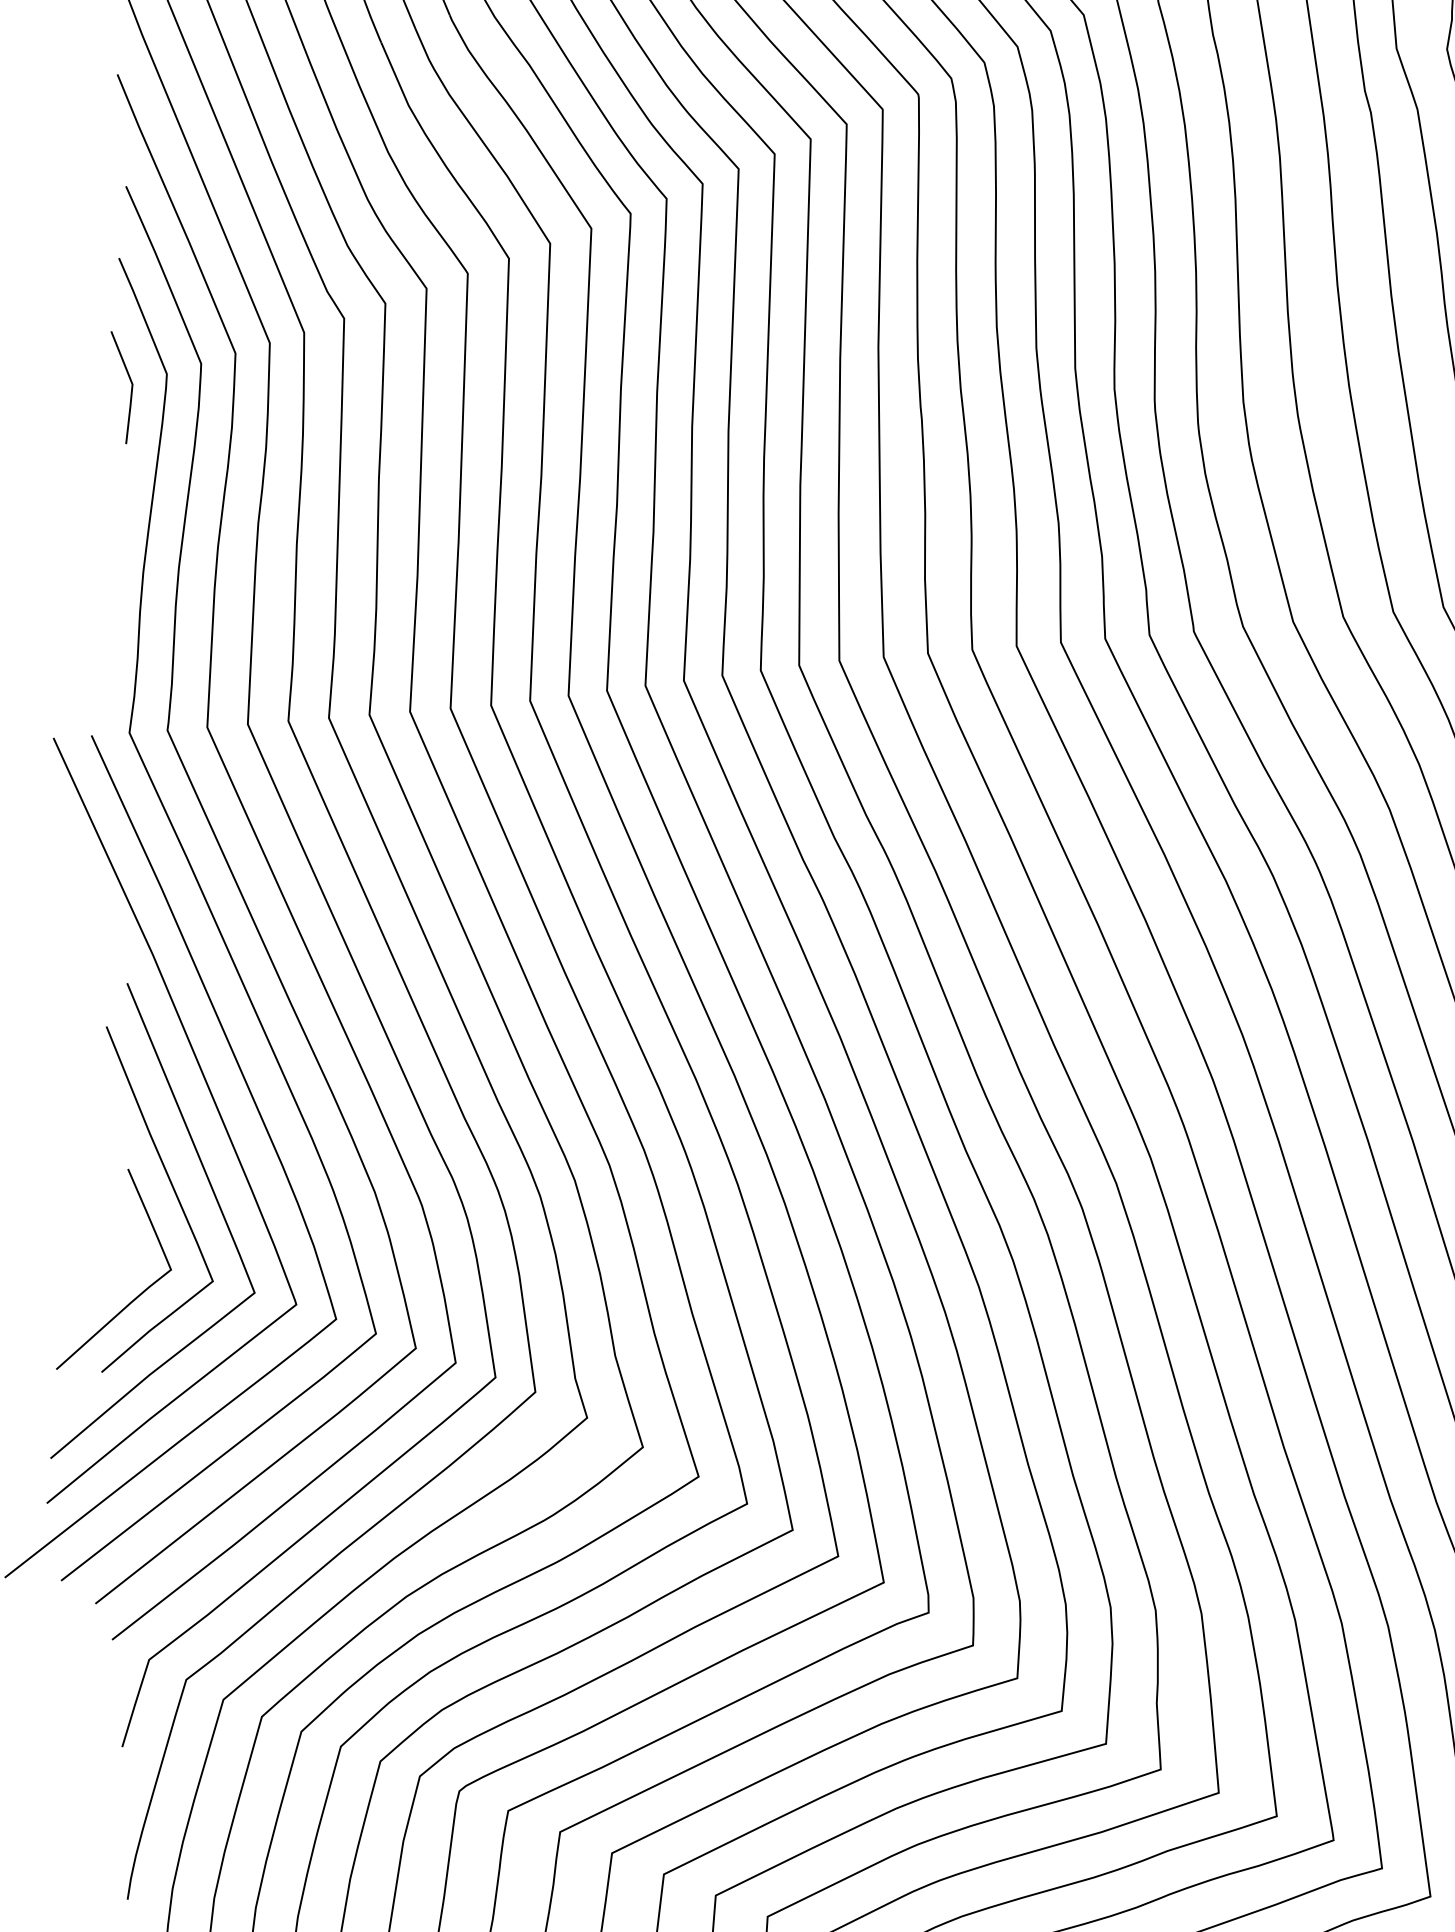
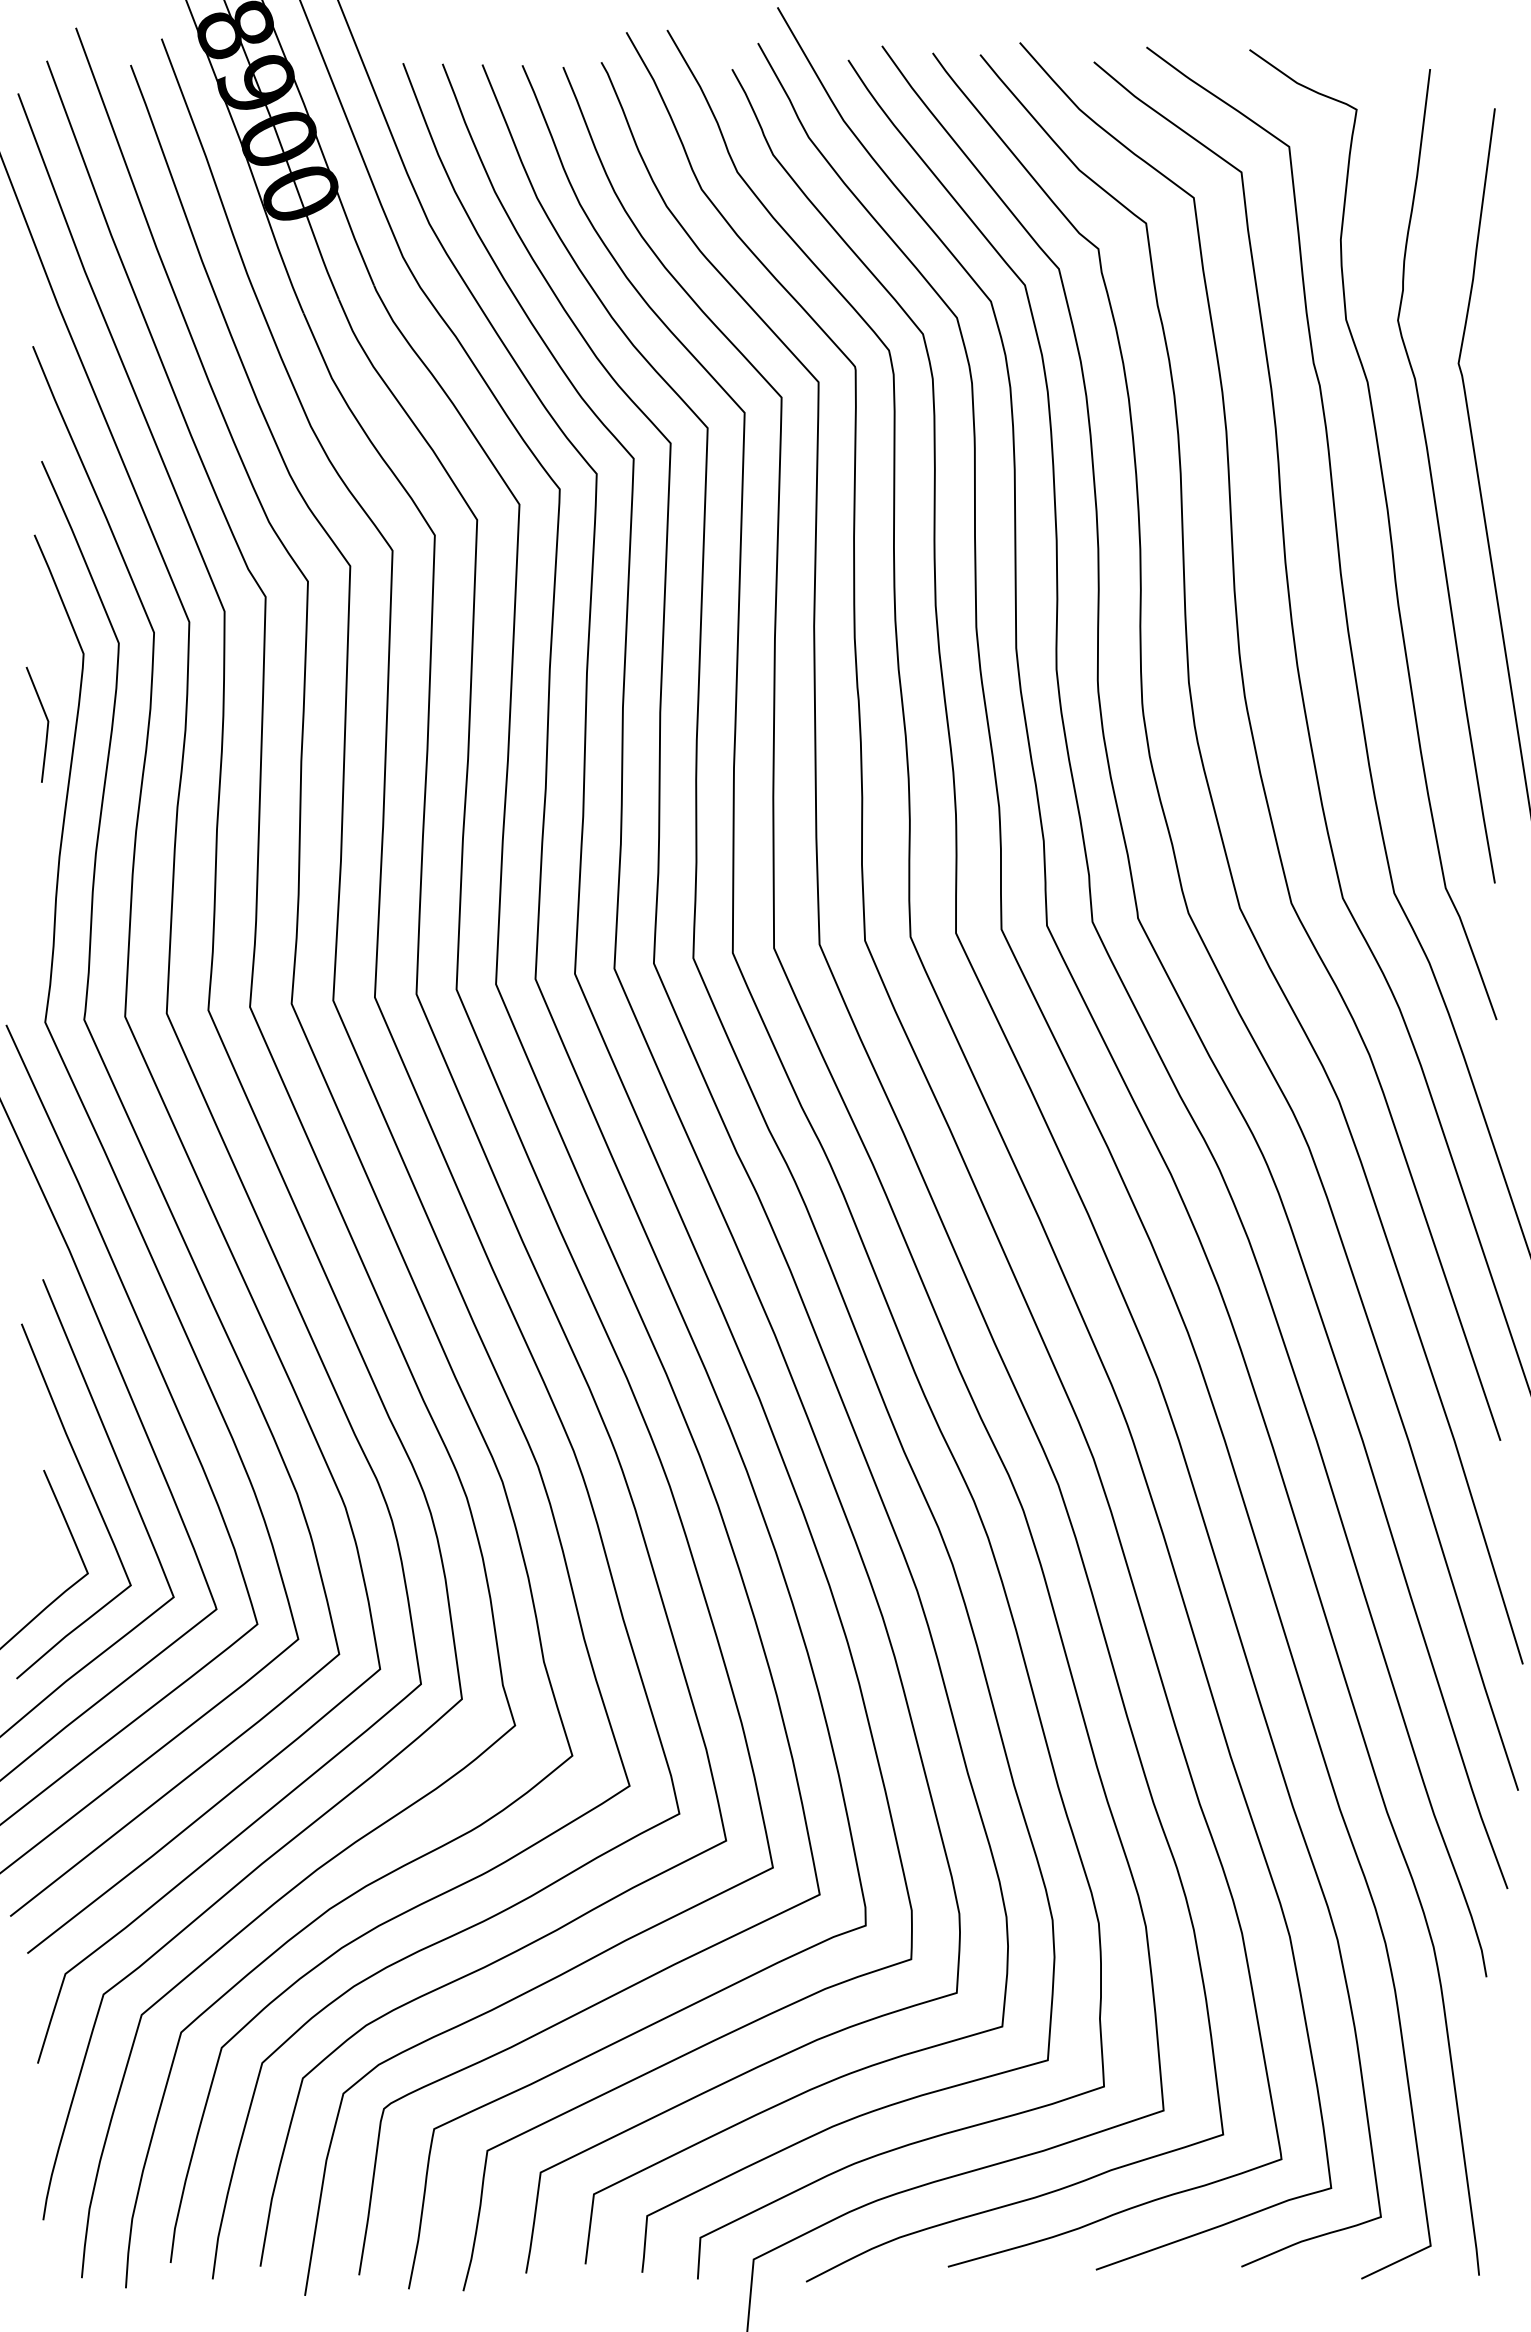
line: (130, 390) -> (46, 727), moved

